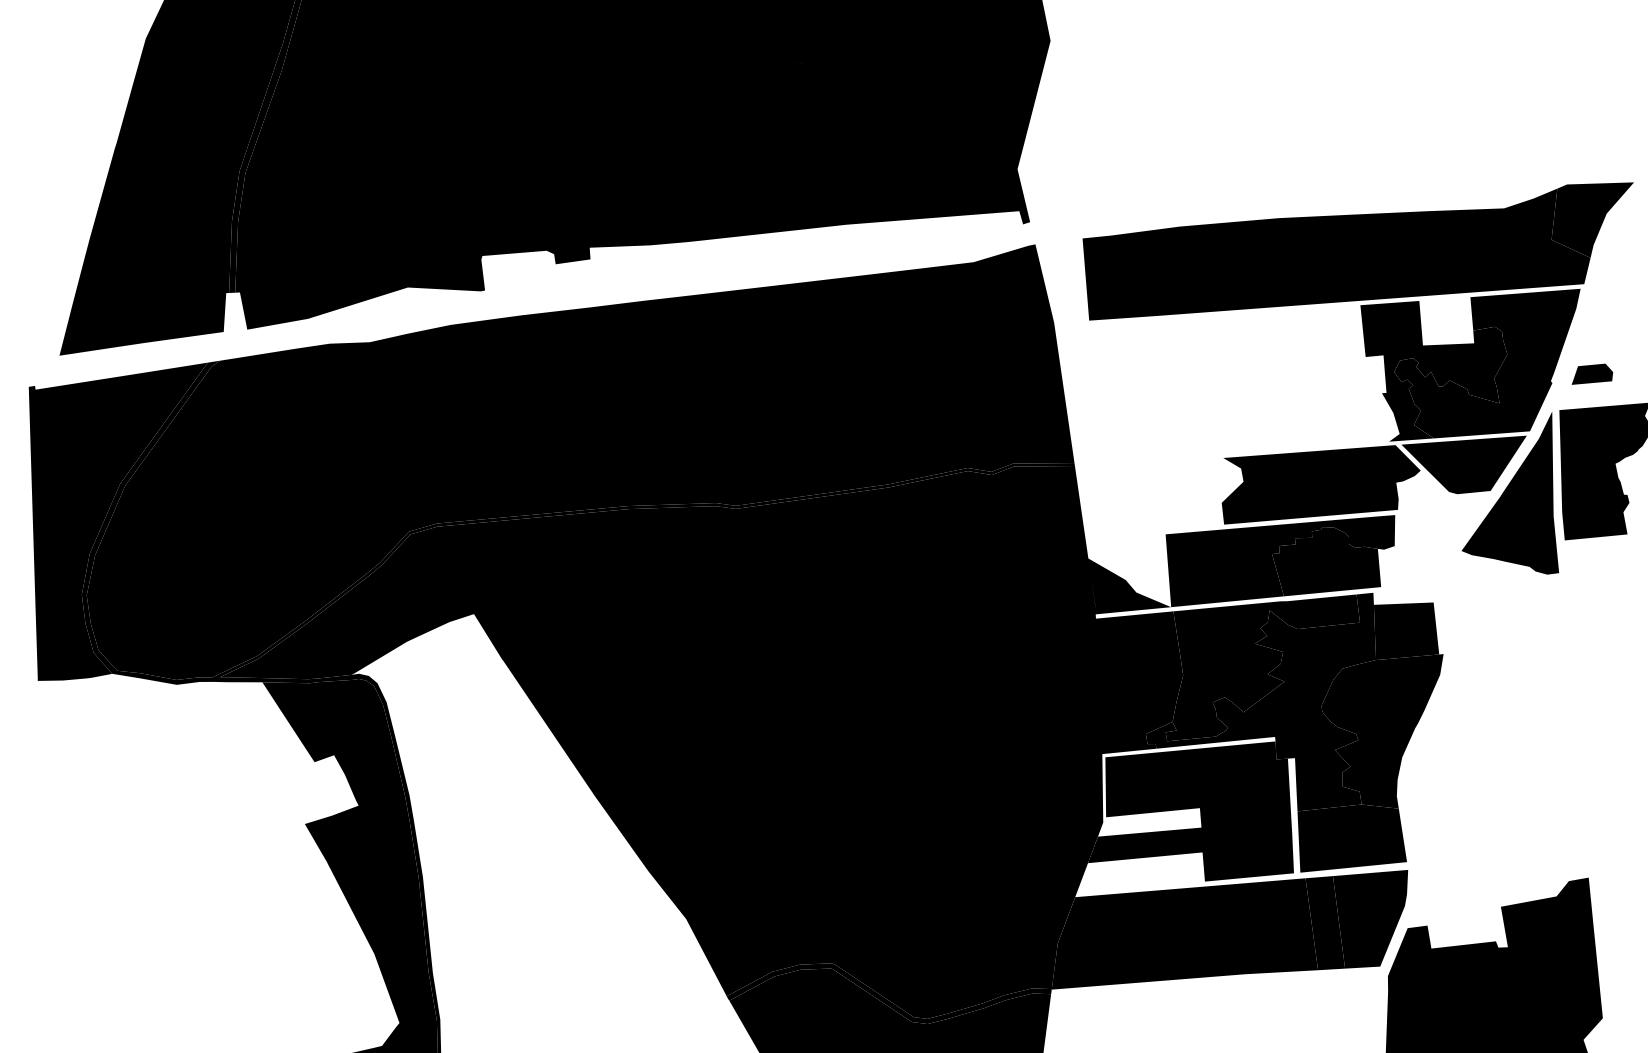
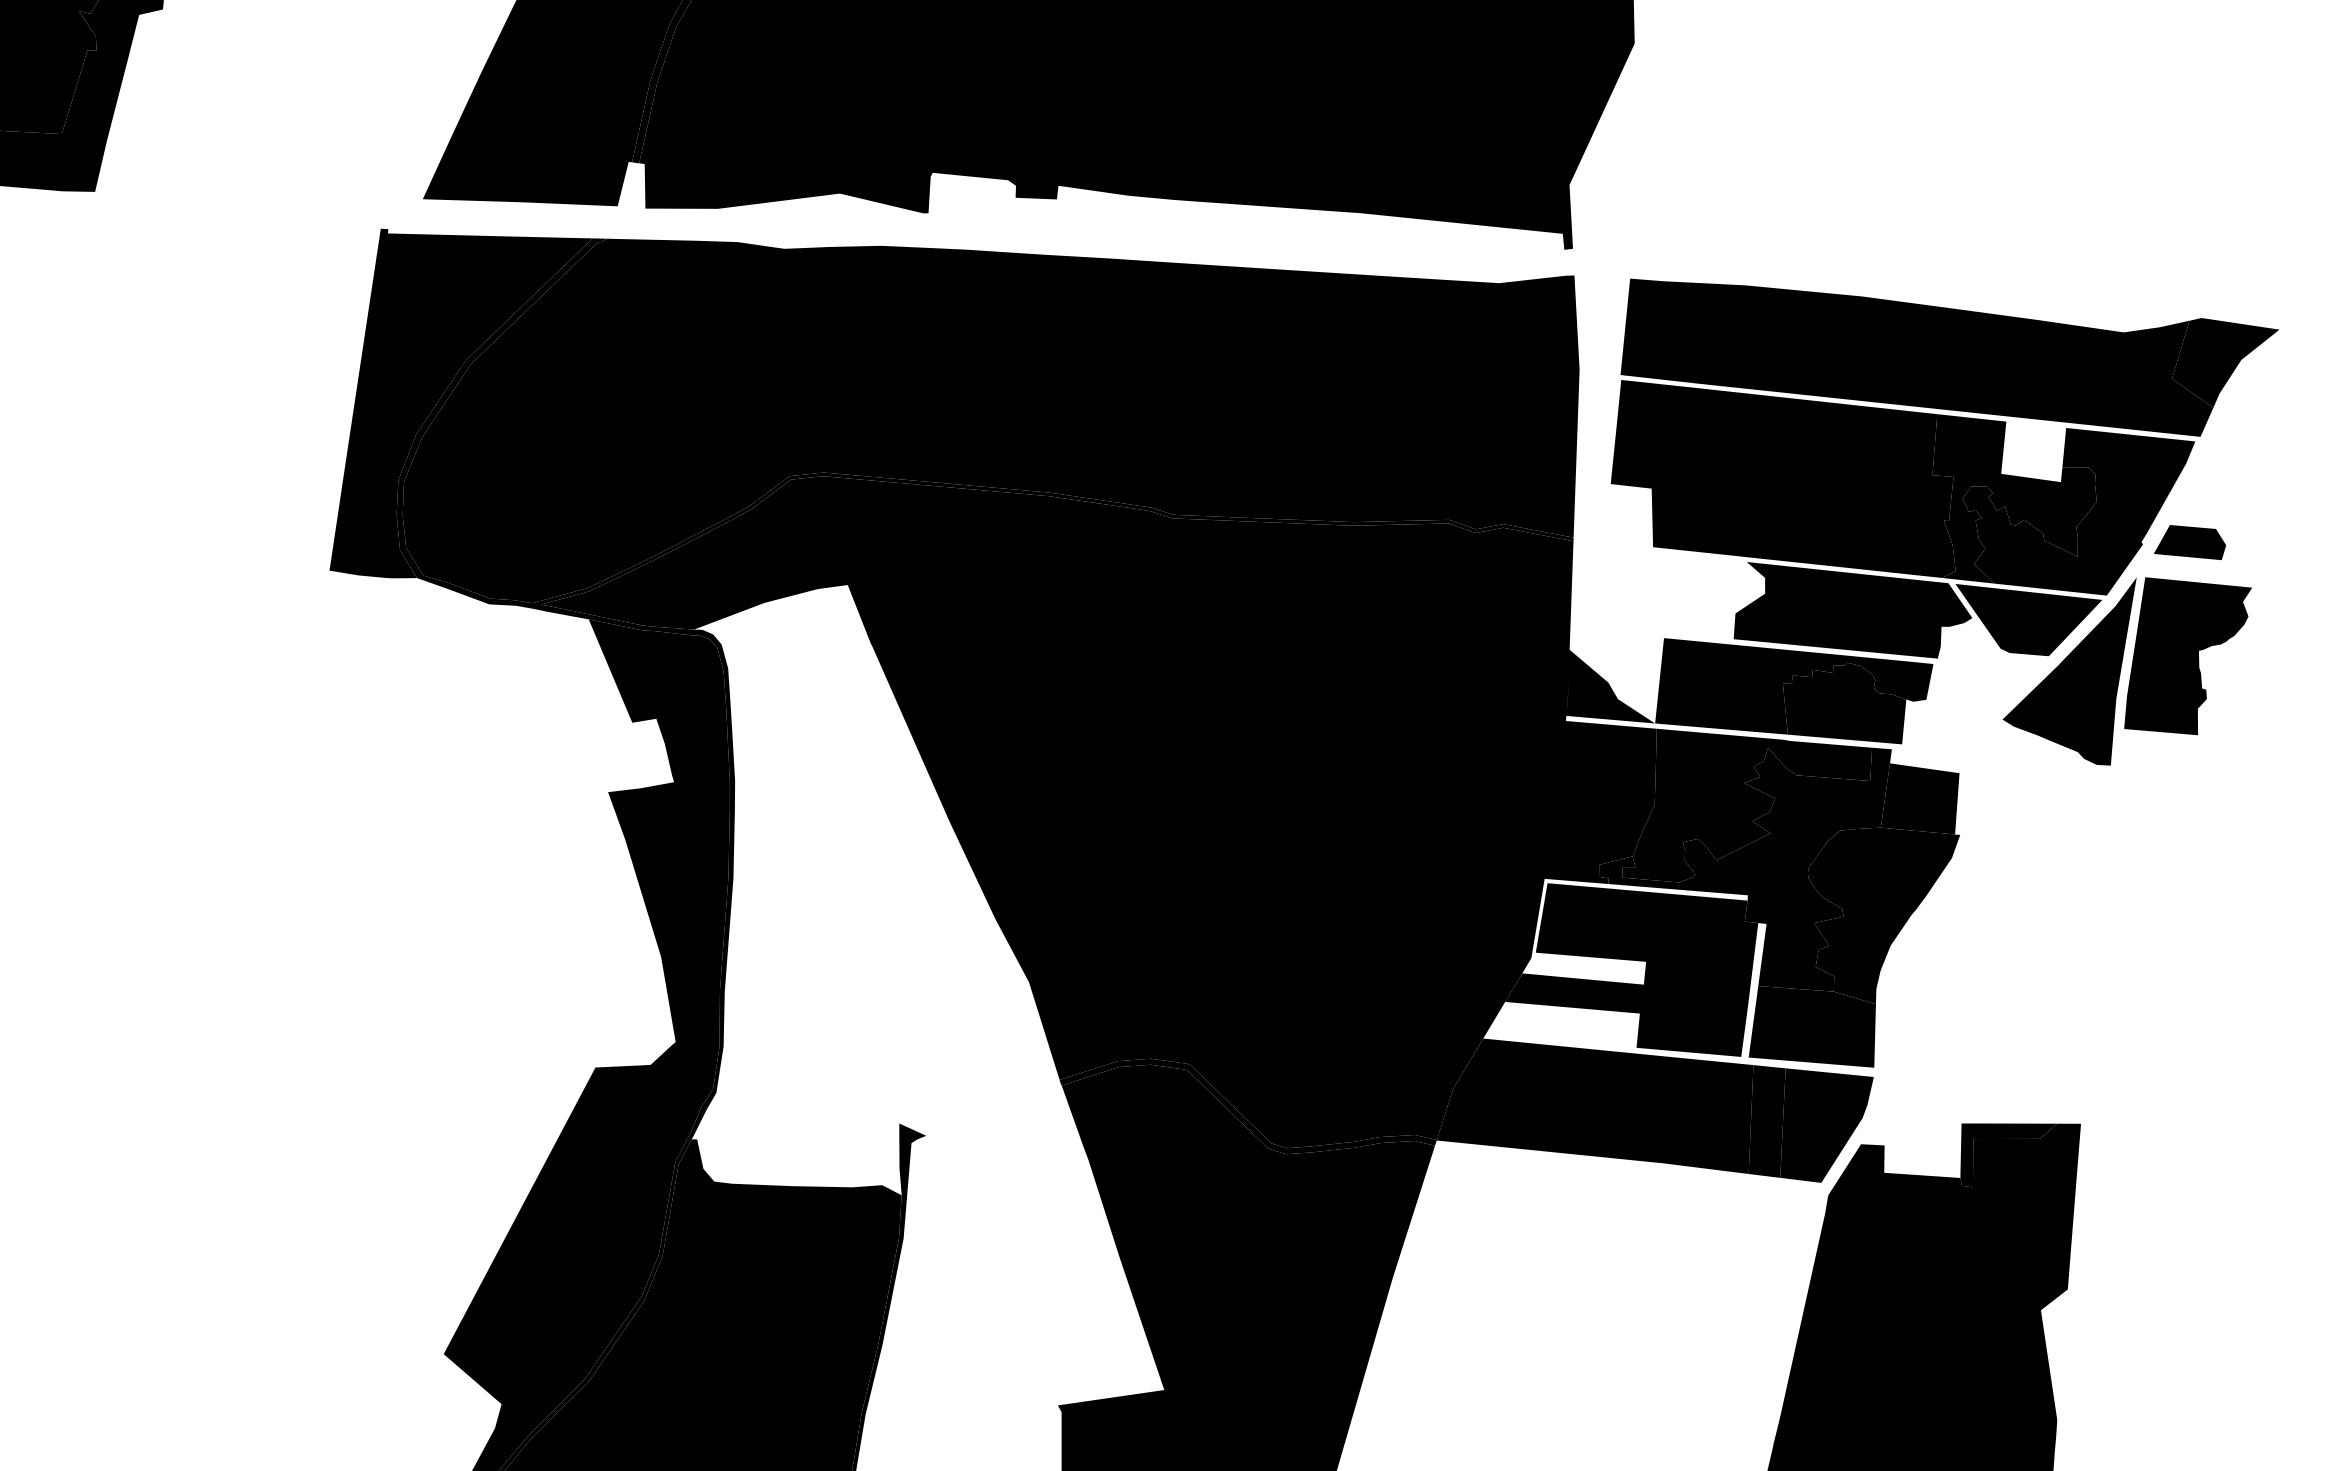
part: (1591, 374) -> (2190, 542), size x1.43
fill: (1240, 382) -> (1782, 478), added
fill: (1532, 915) -> (2008, 1155), added

